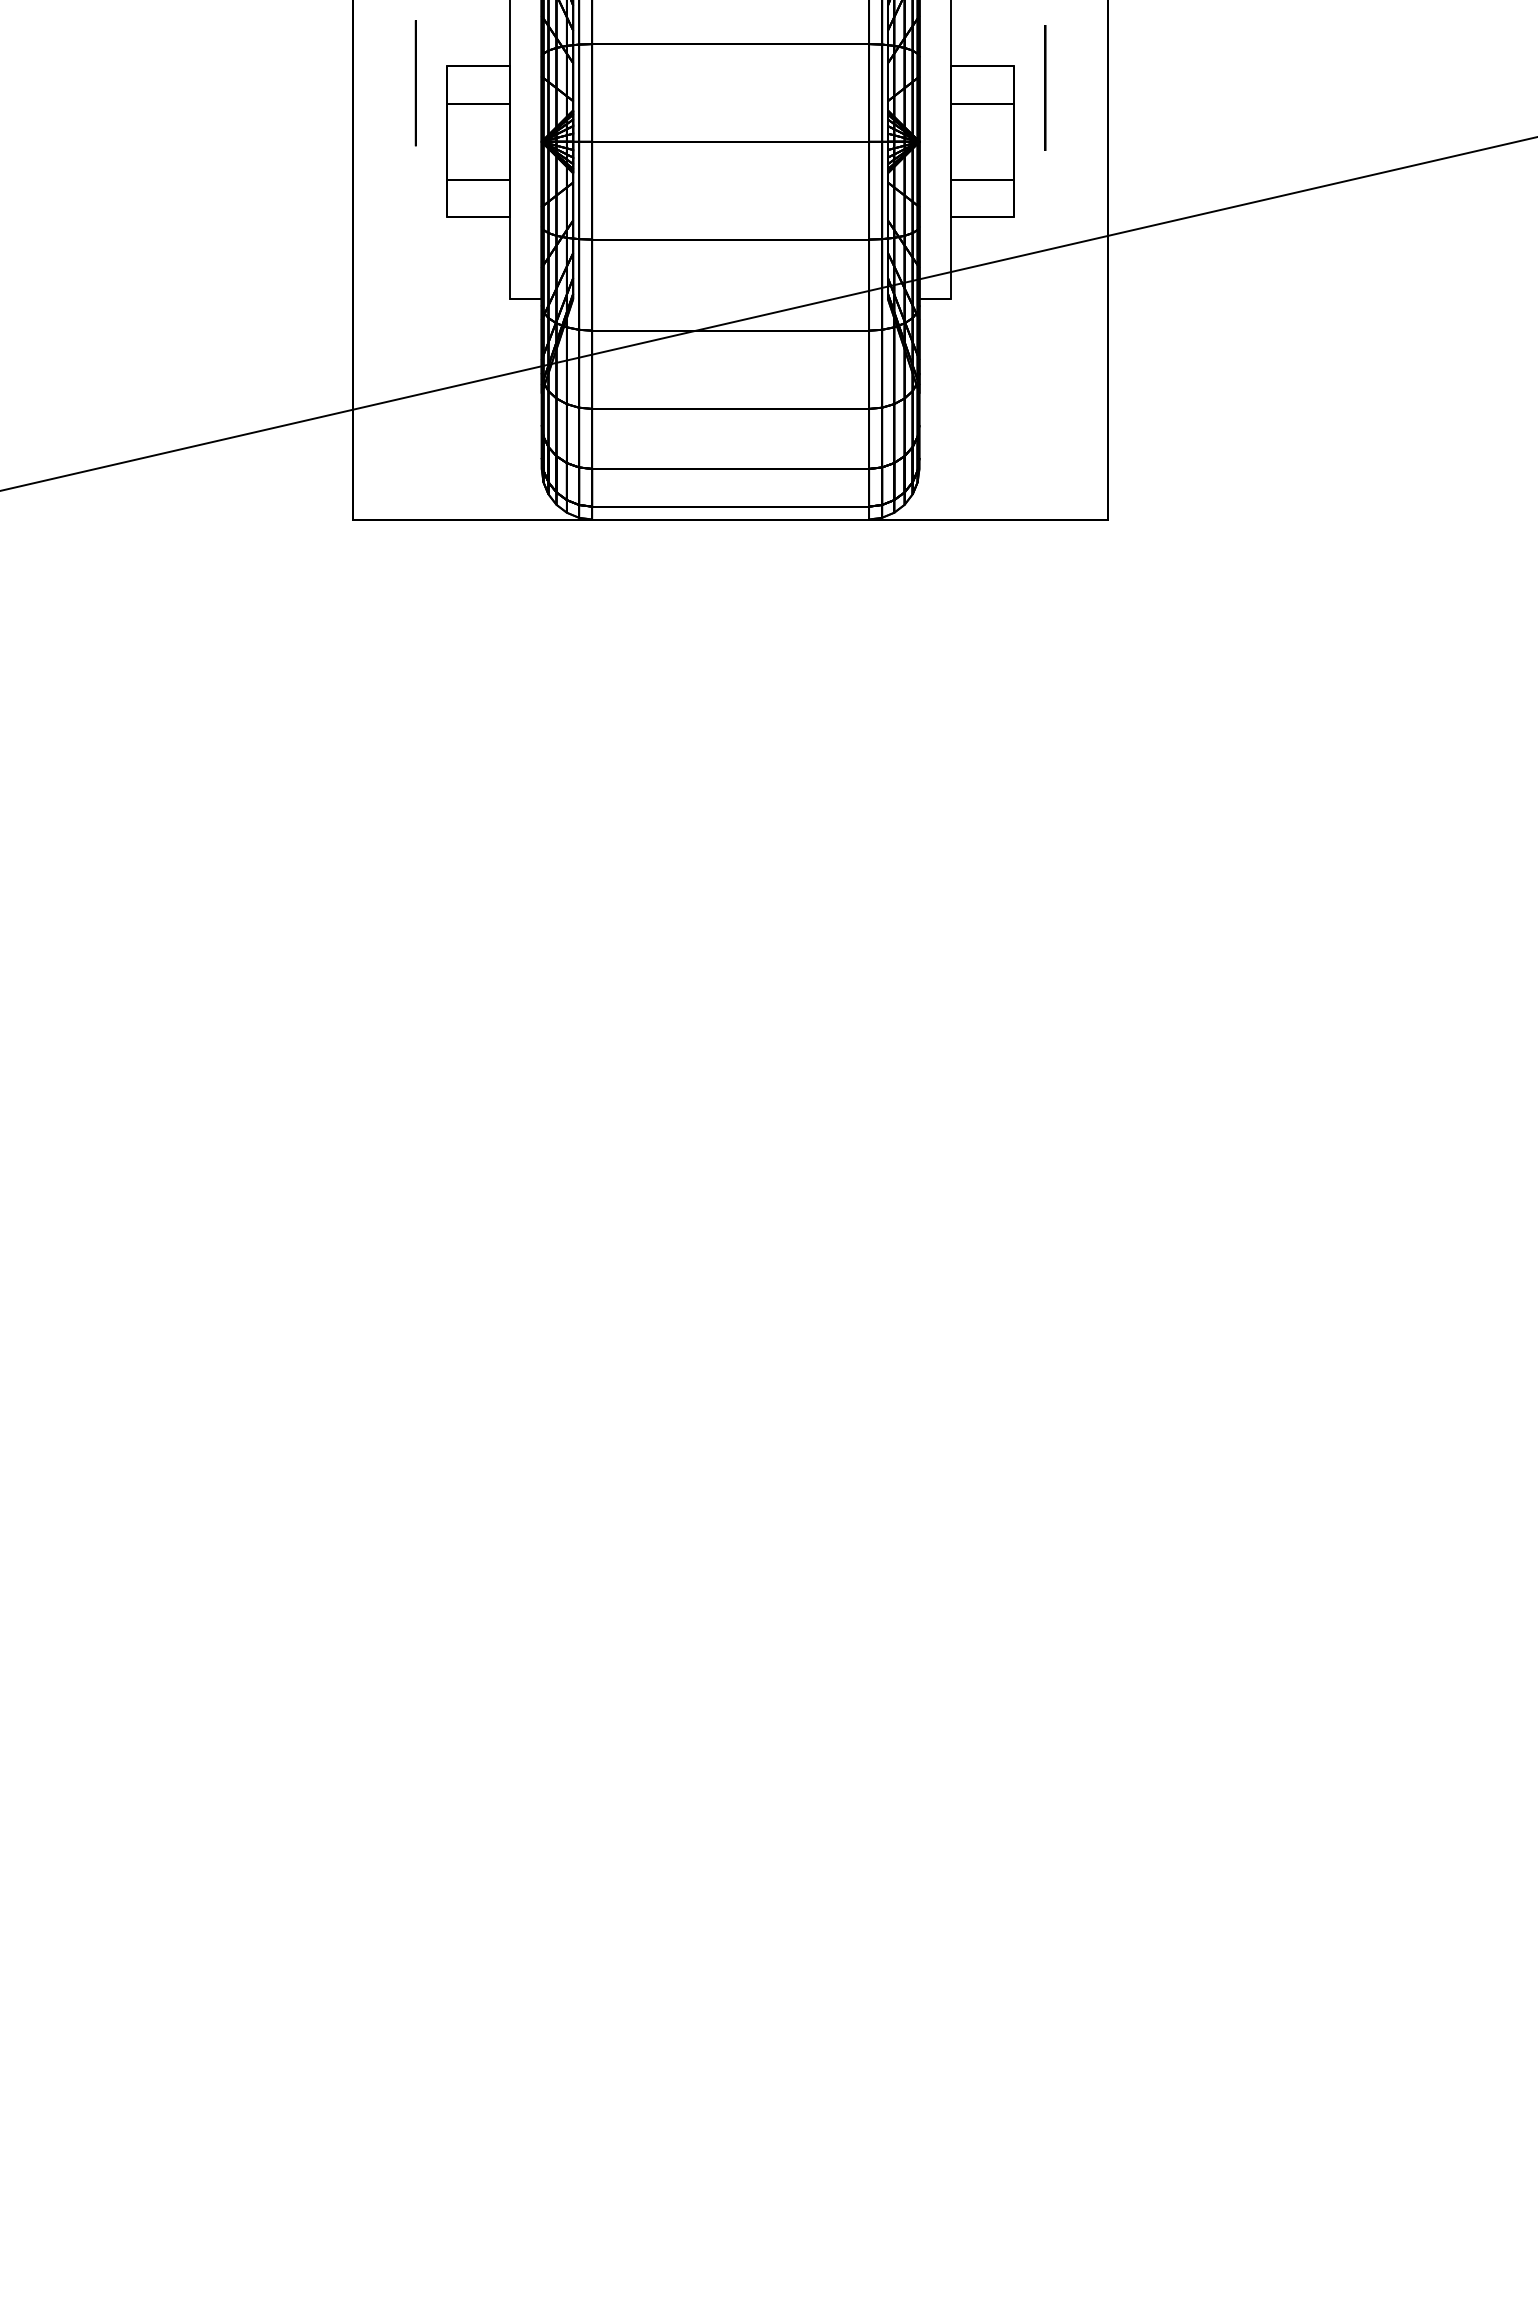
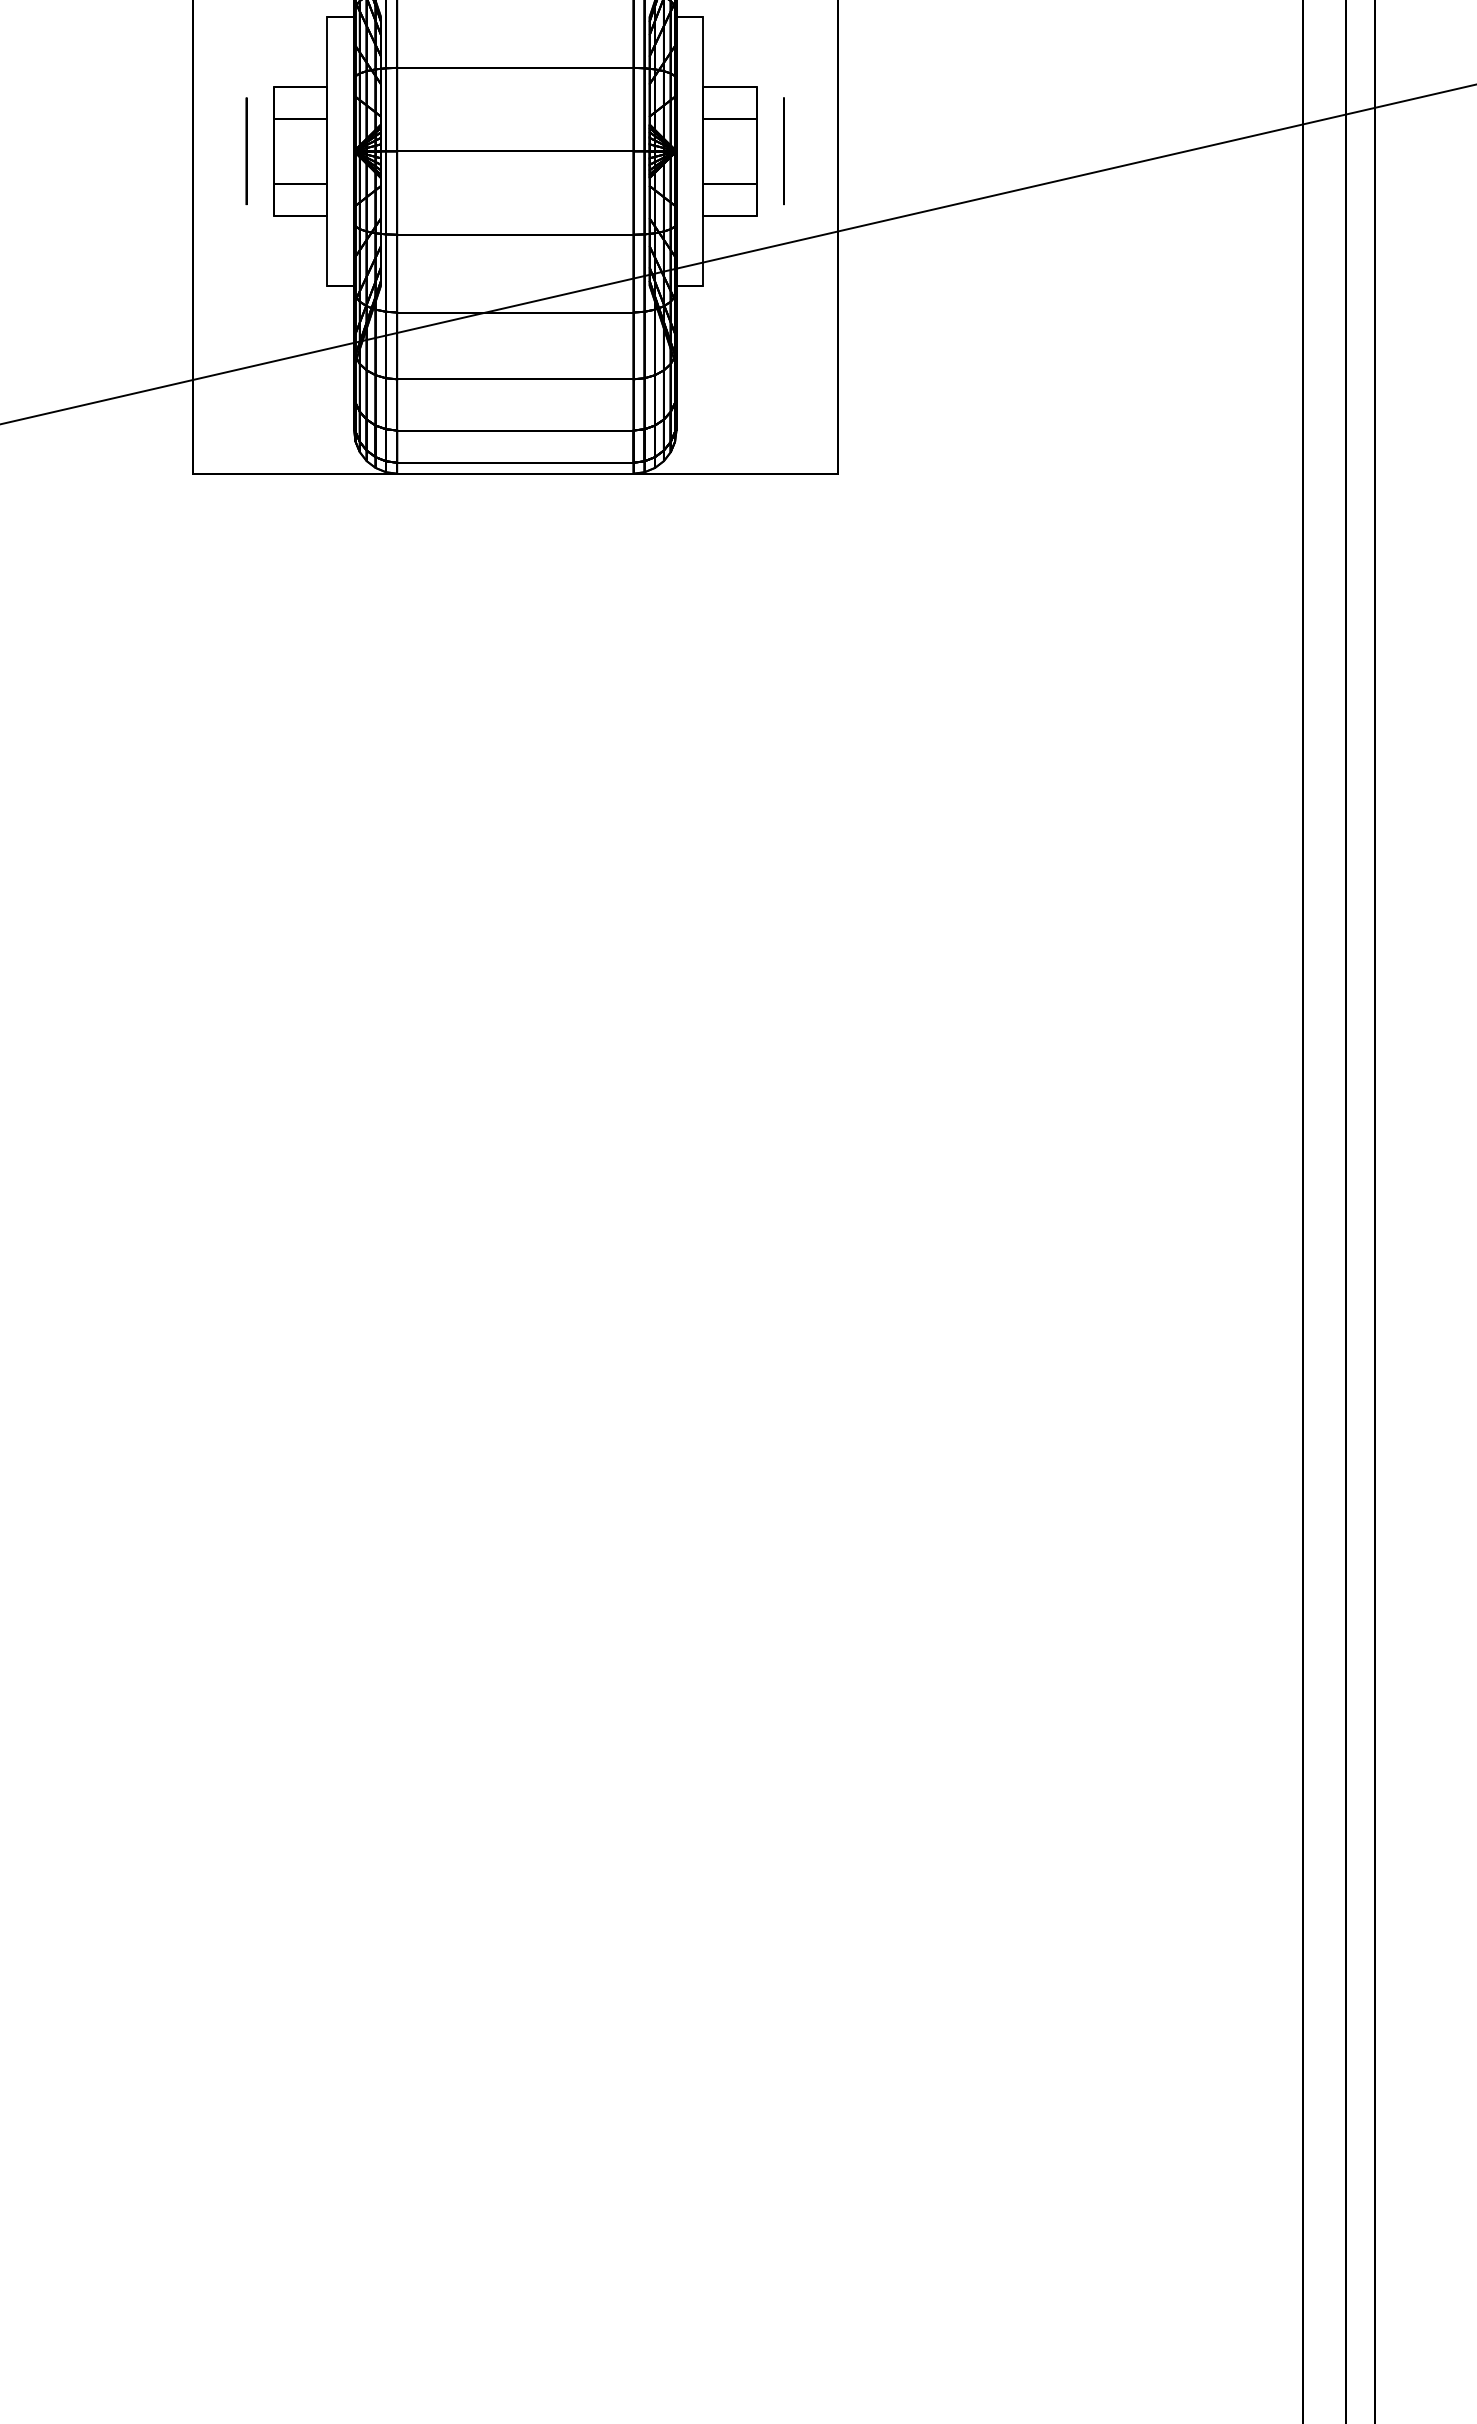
circle: (415, 83) -> (246, 151), moved
circle: (1044, 88) -> (783, 151), moved

